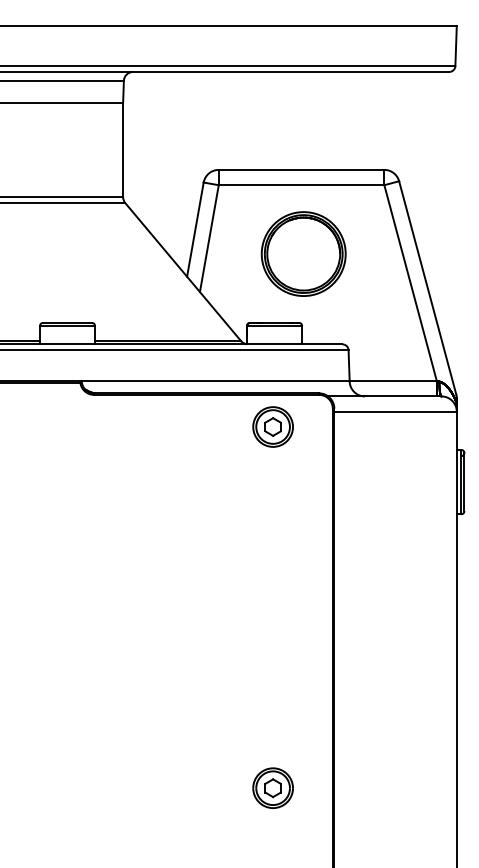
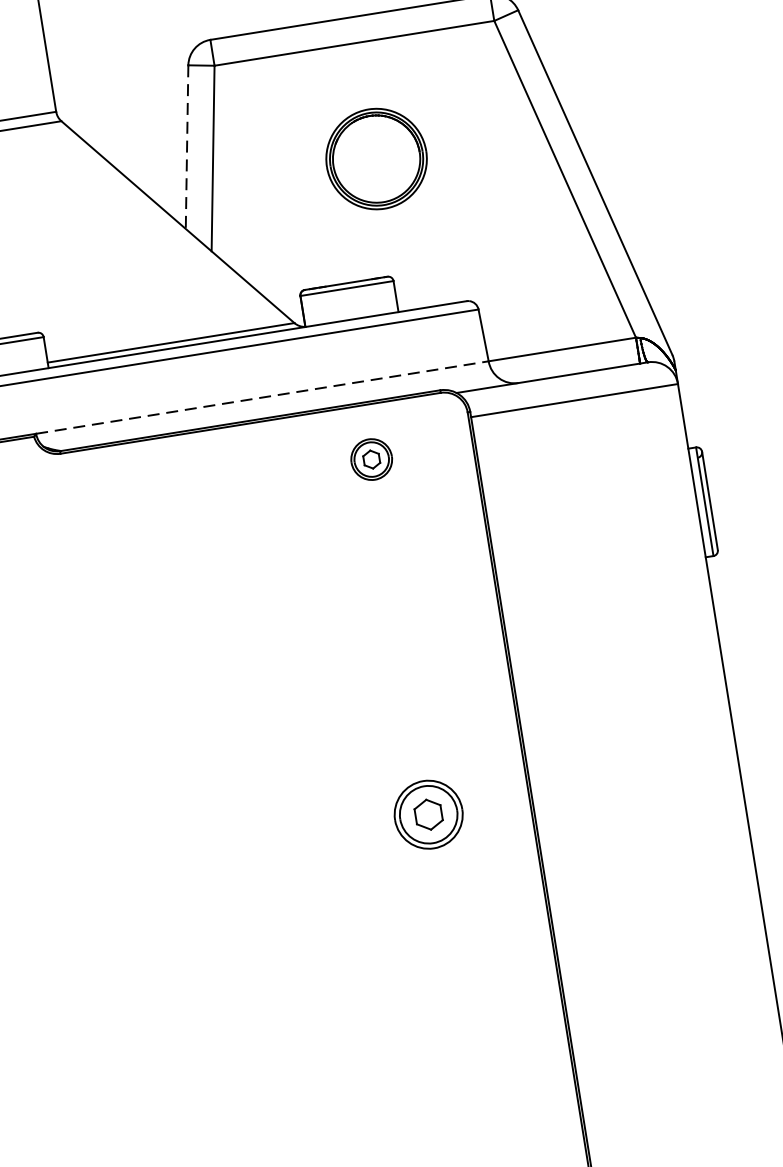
line: (195, 229) -> (187, 146), solid -> dashed
part: (303, 253) -> (376, 158), size x0.7
line: (215, 381) -> (262, 398), solid -> dashed
part: (272, 426) -> (370, 458), size x0.6
part: (272, 787) -> (427, 813), moved

